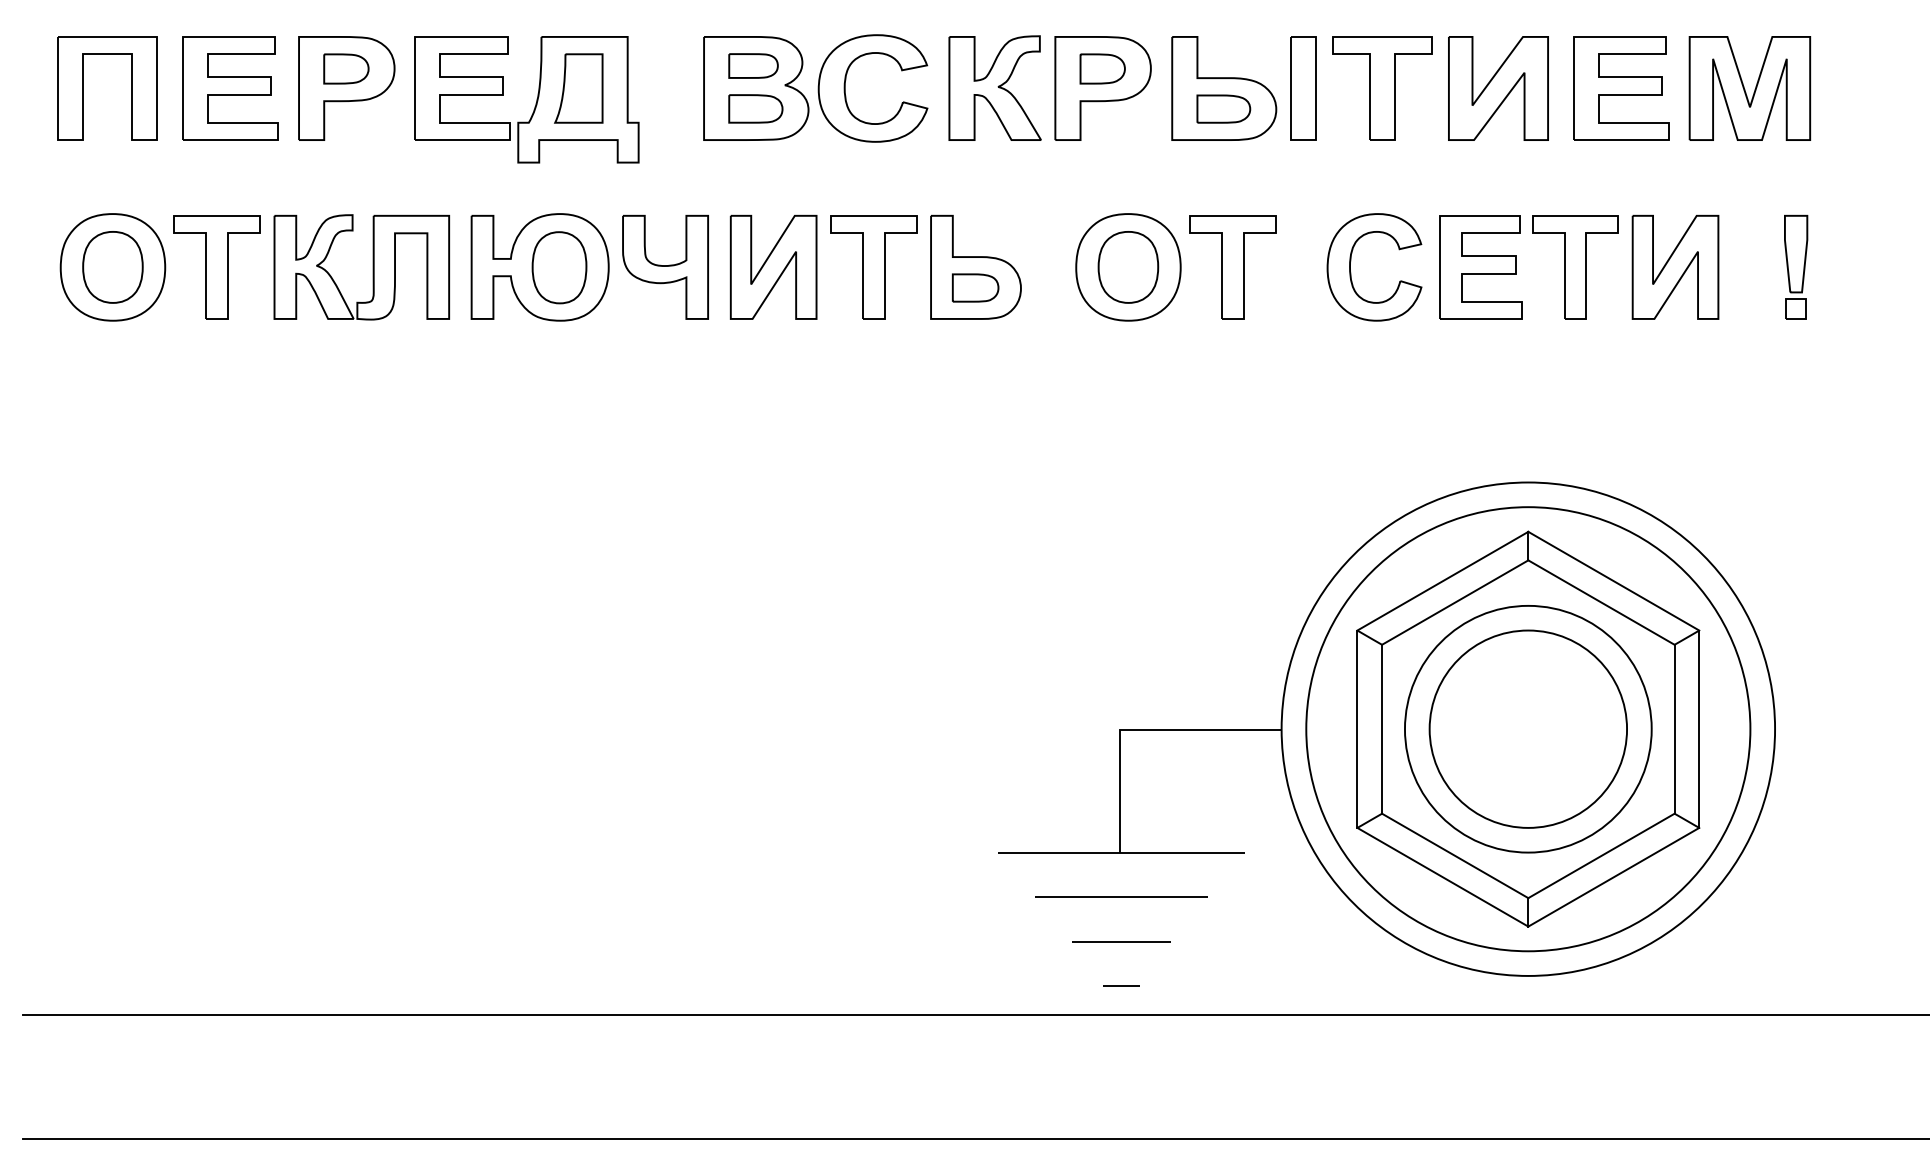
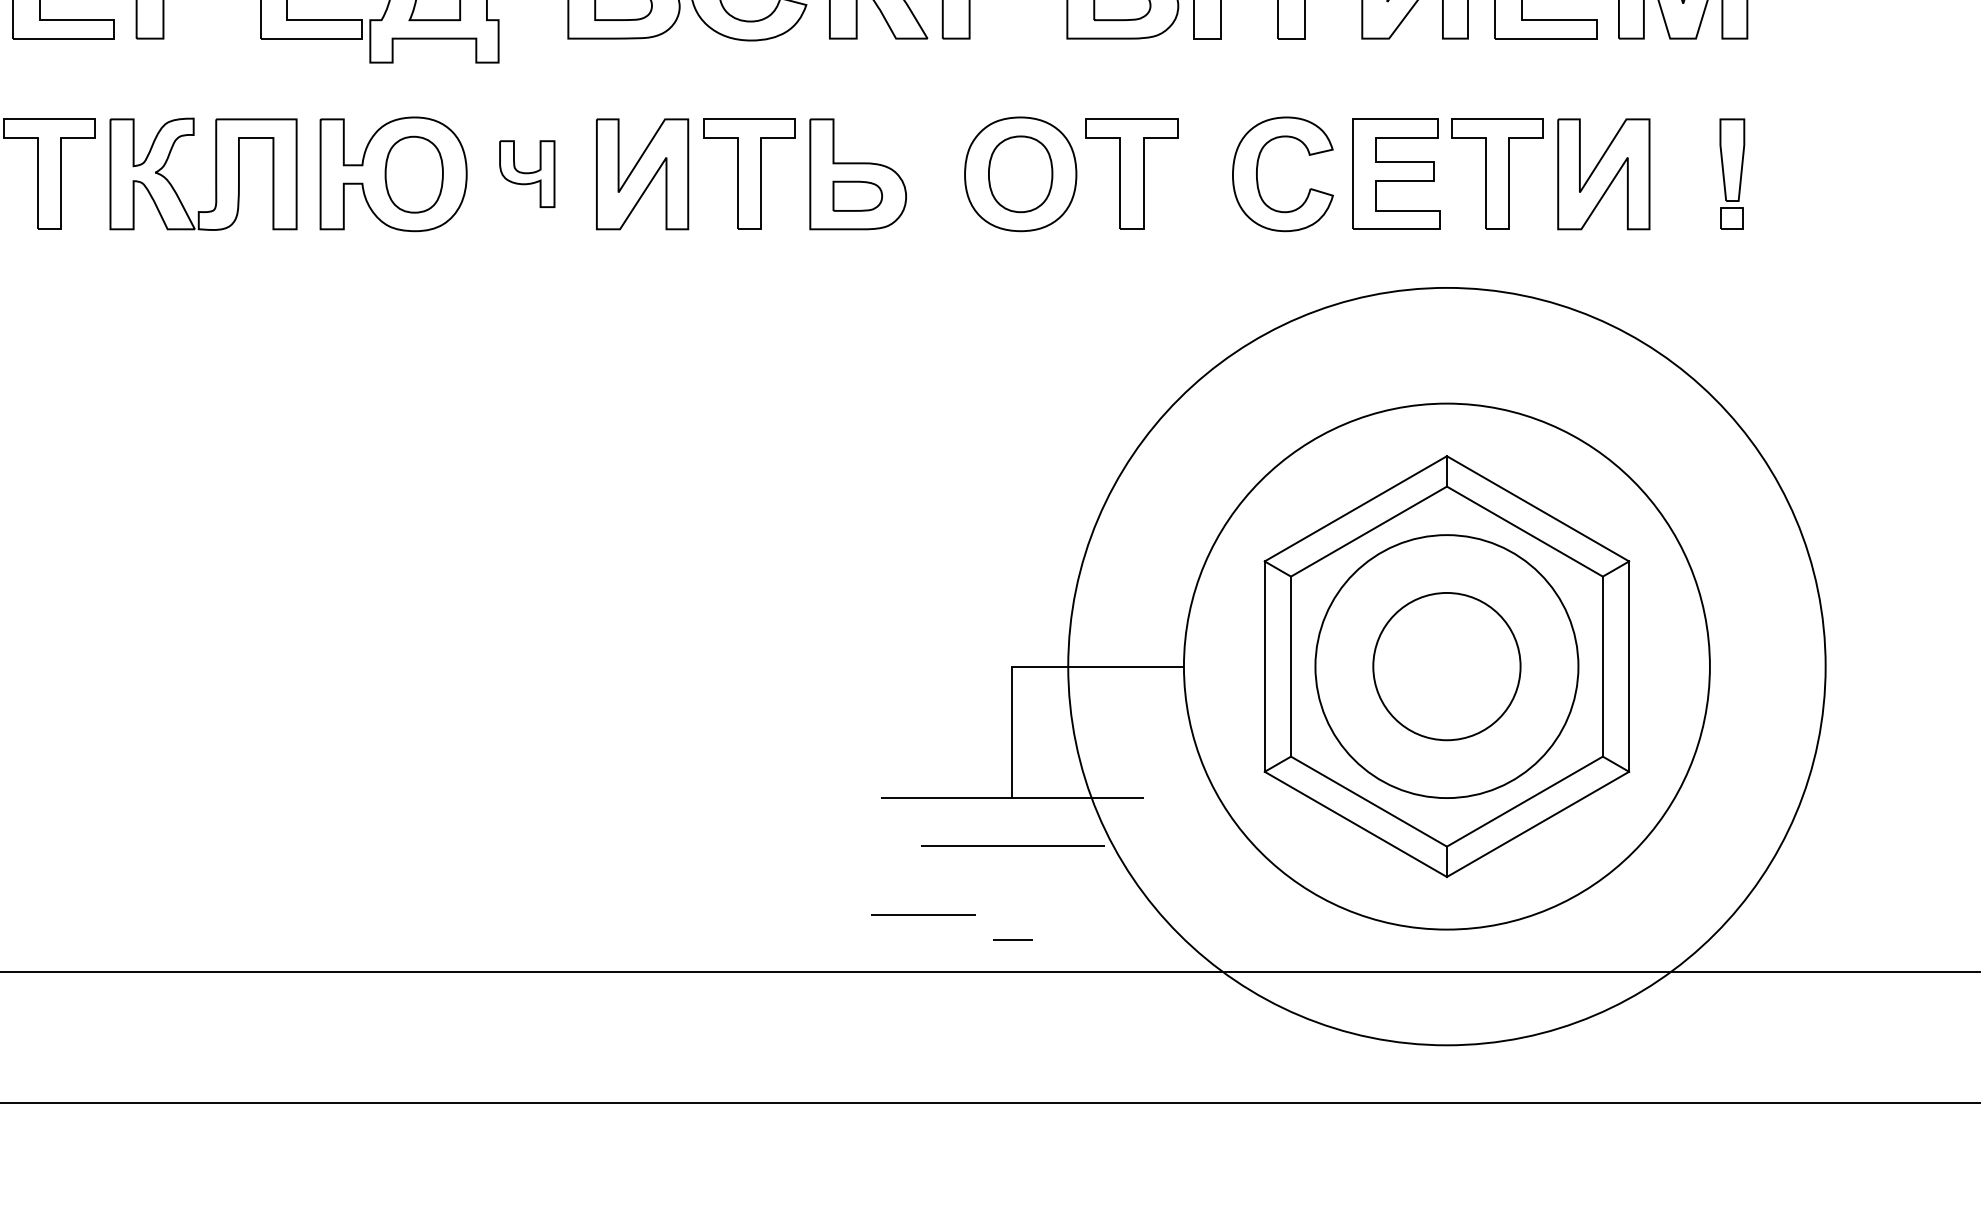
part: (665, 266) -> (527, 173), size x0.6
circle: (1528, 728) -> (1447, 665), size x0.7
circle: (1528, 729) -> (1447, 666), size x1.6
line: (1121, 941) -> (923, 915), moved

